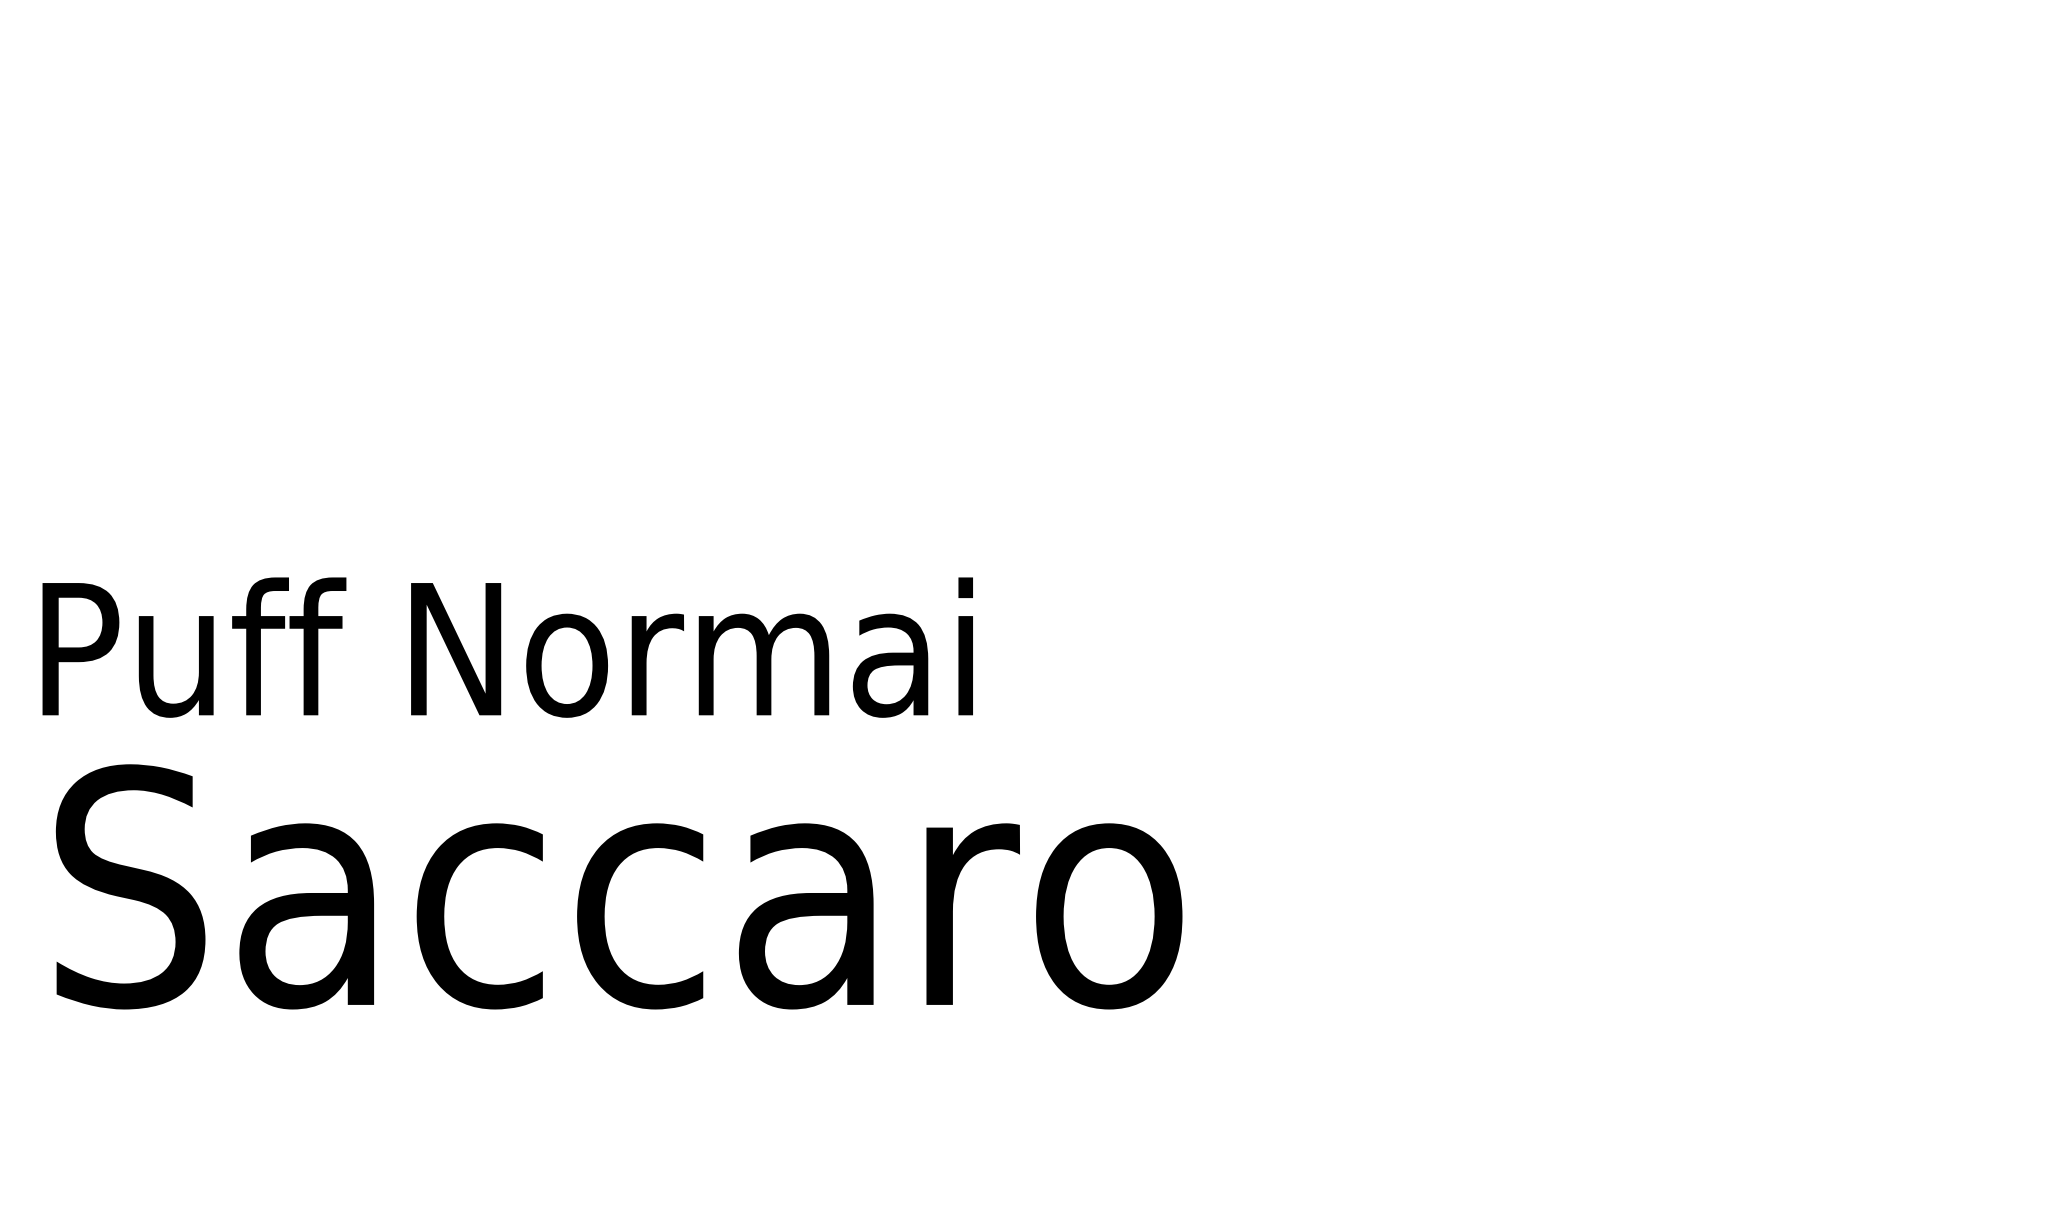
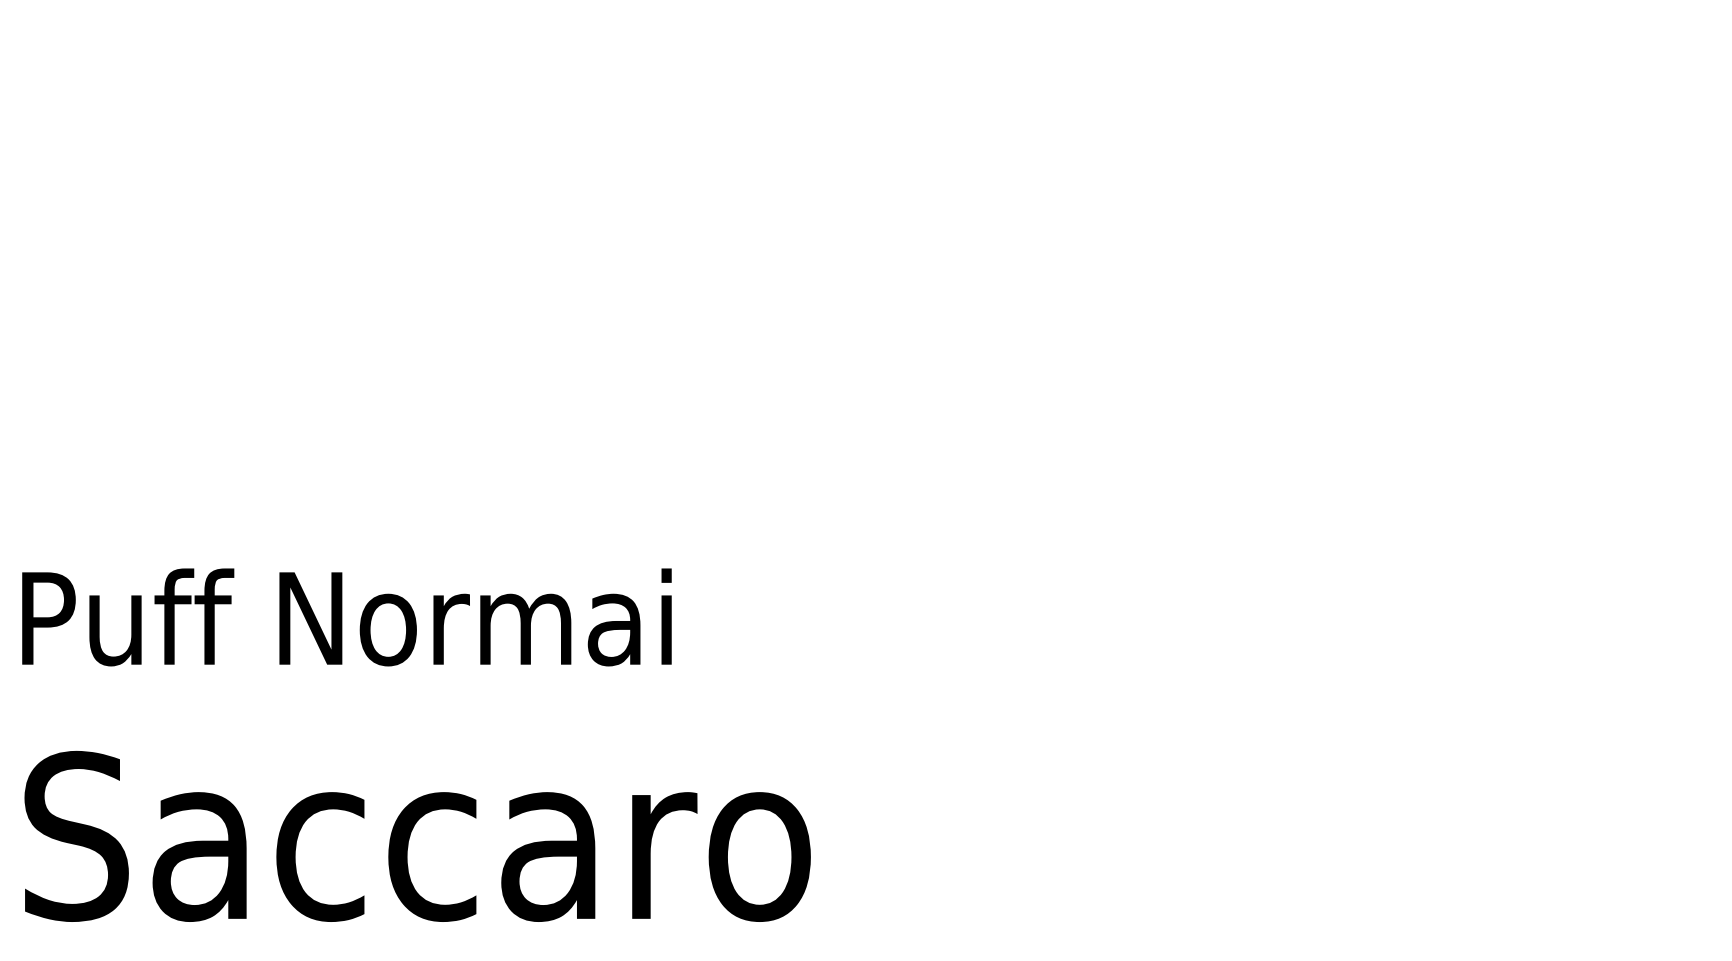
text: (618, 886) -> (417, 836), moved

